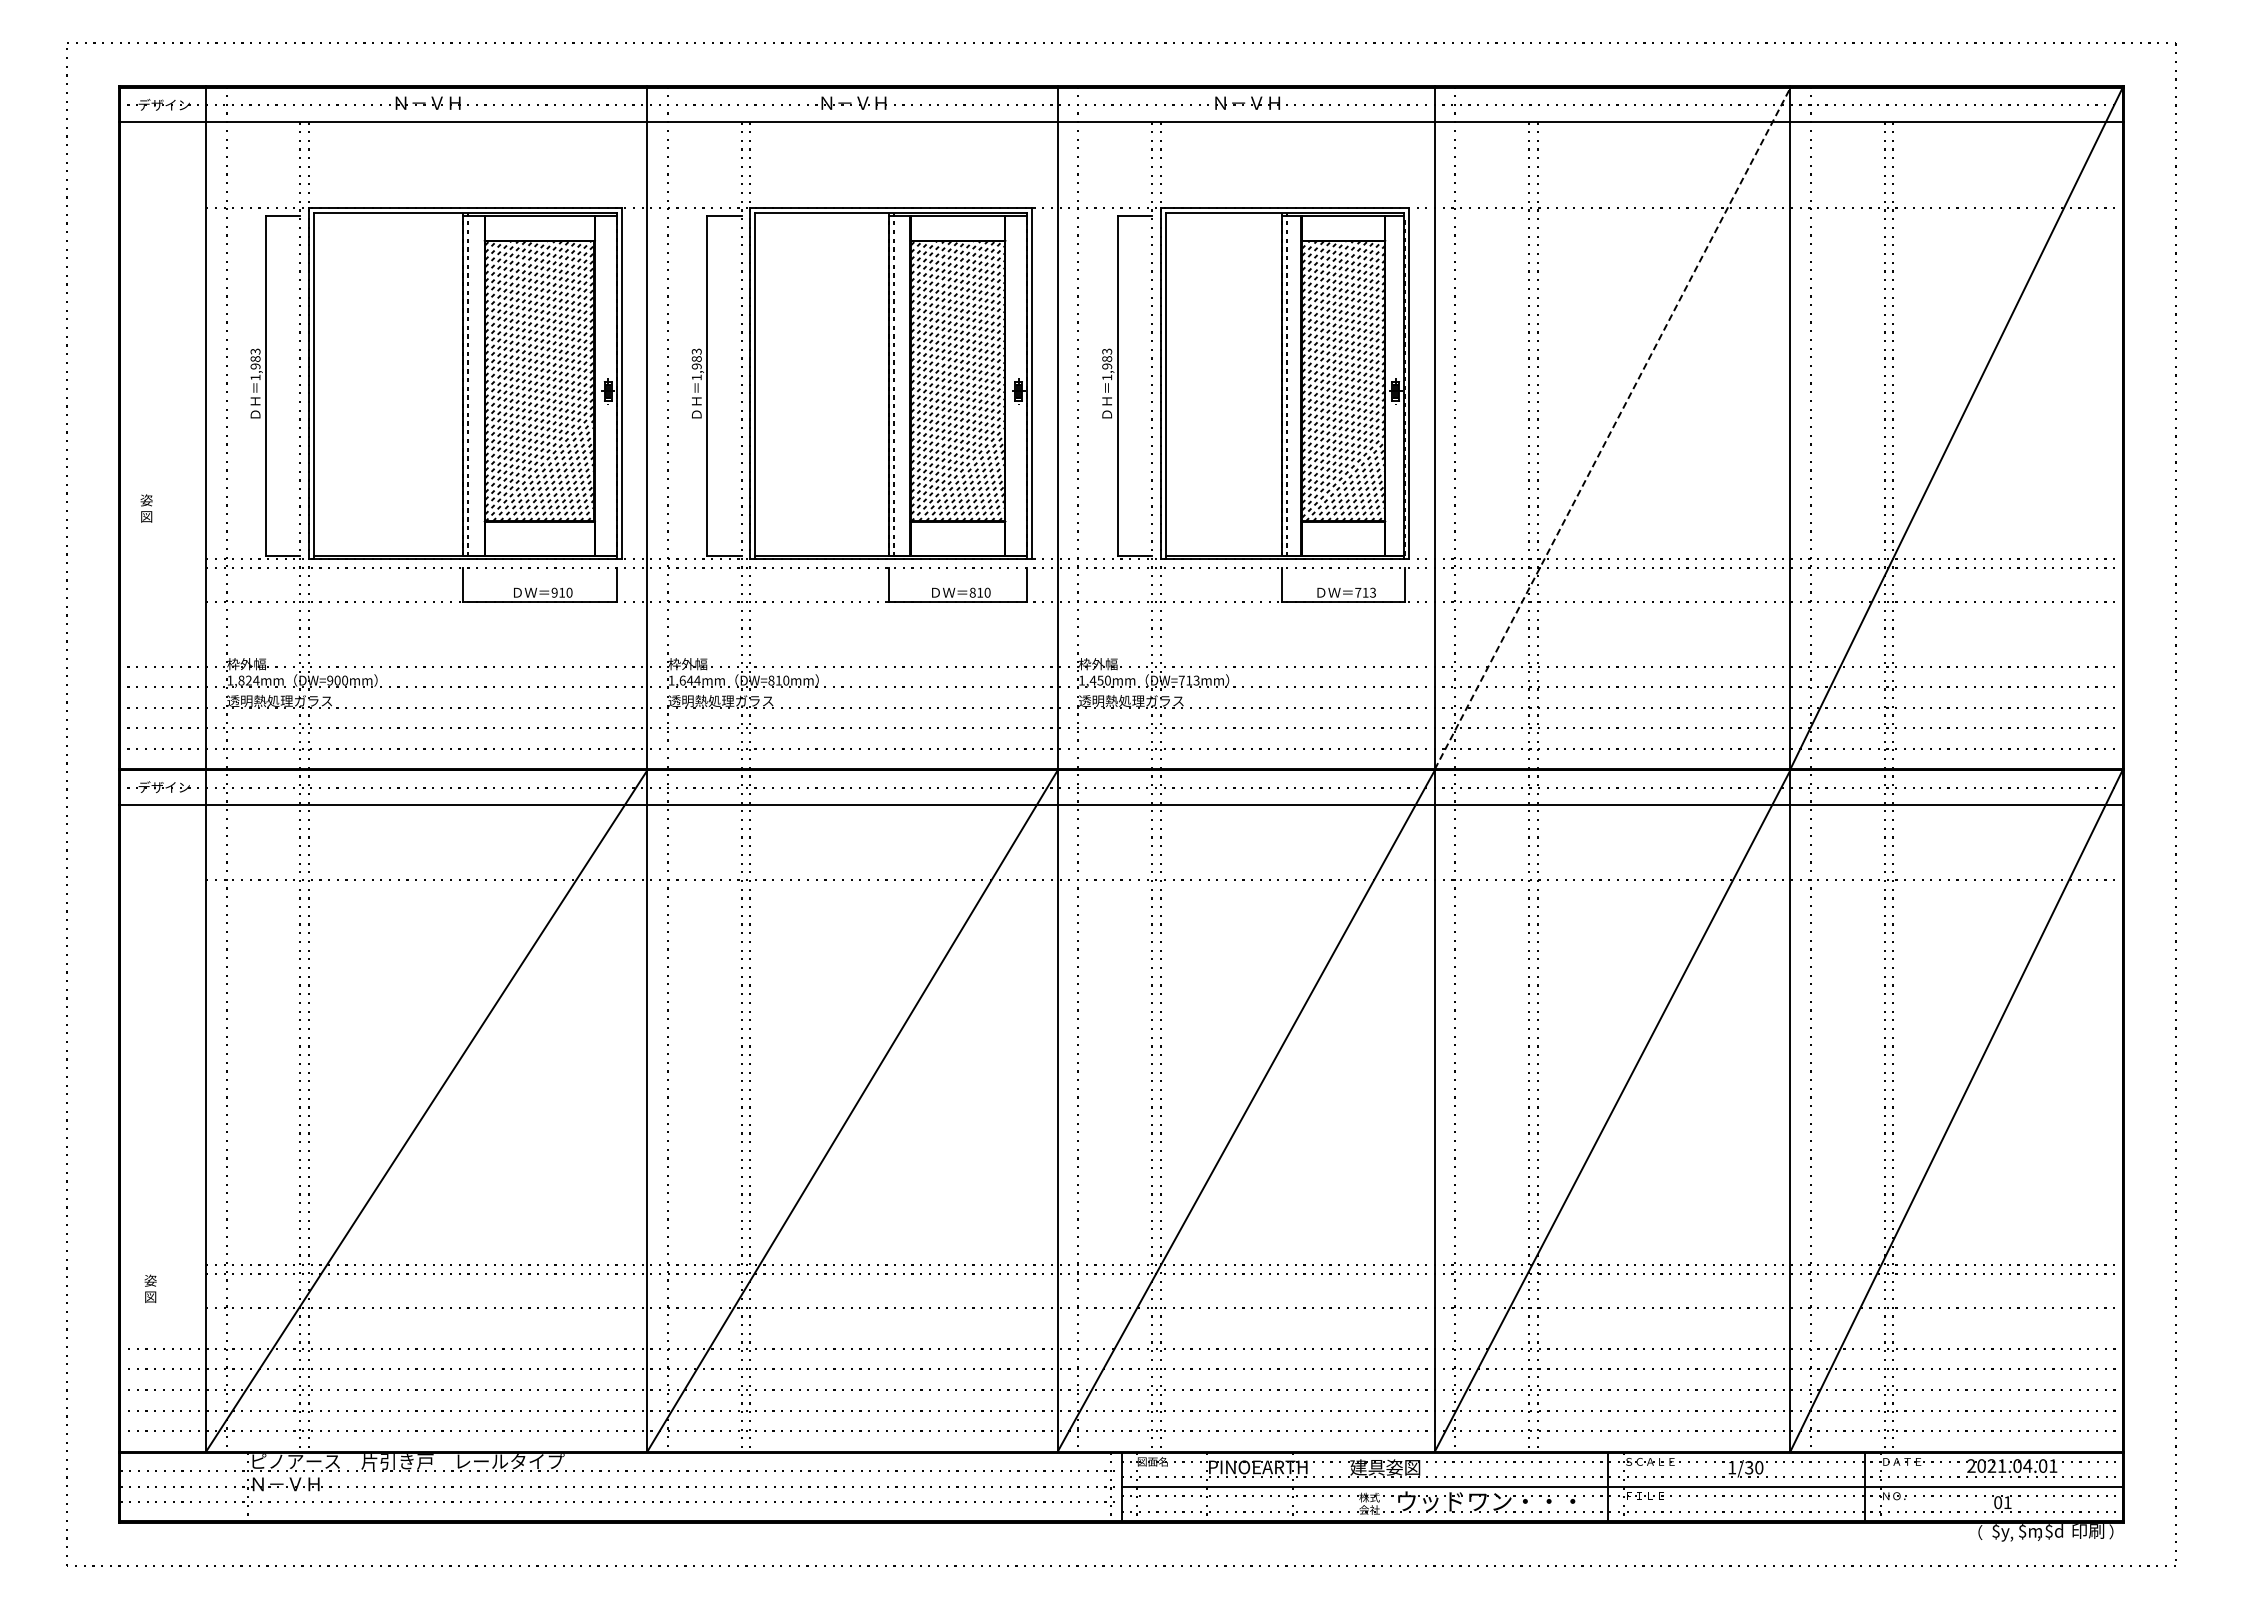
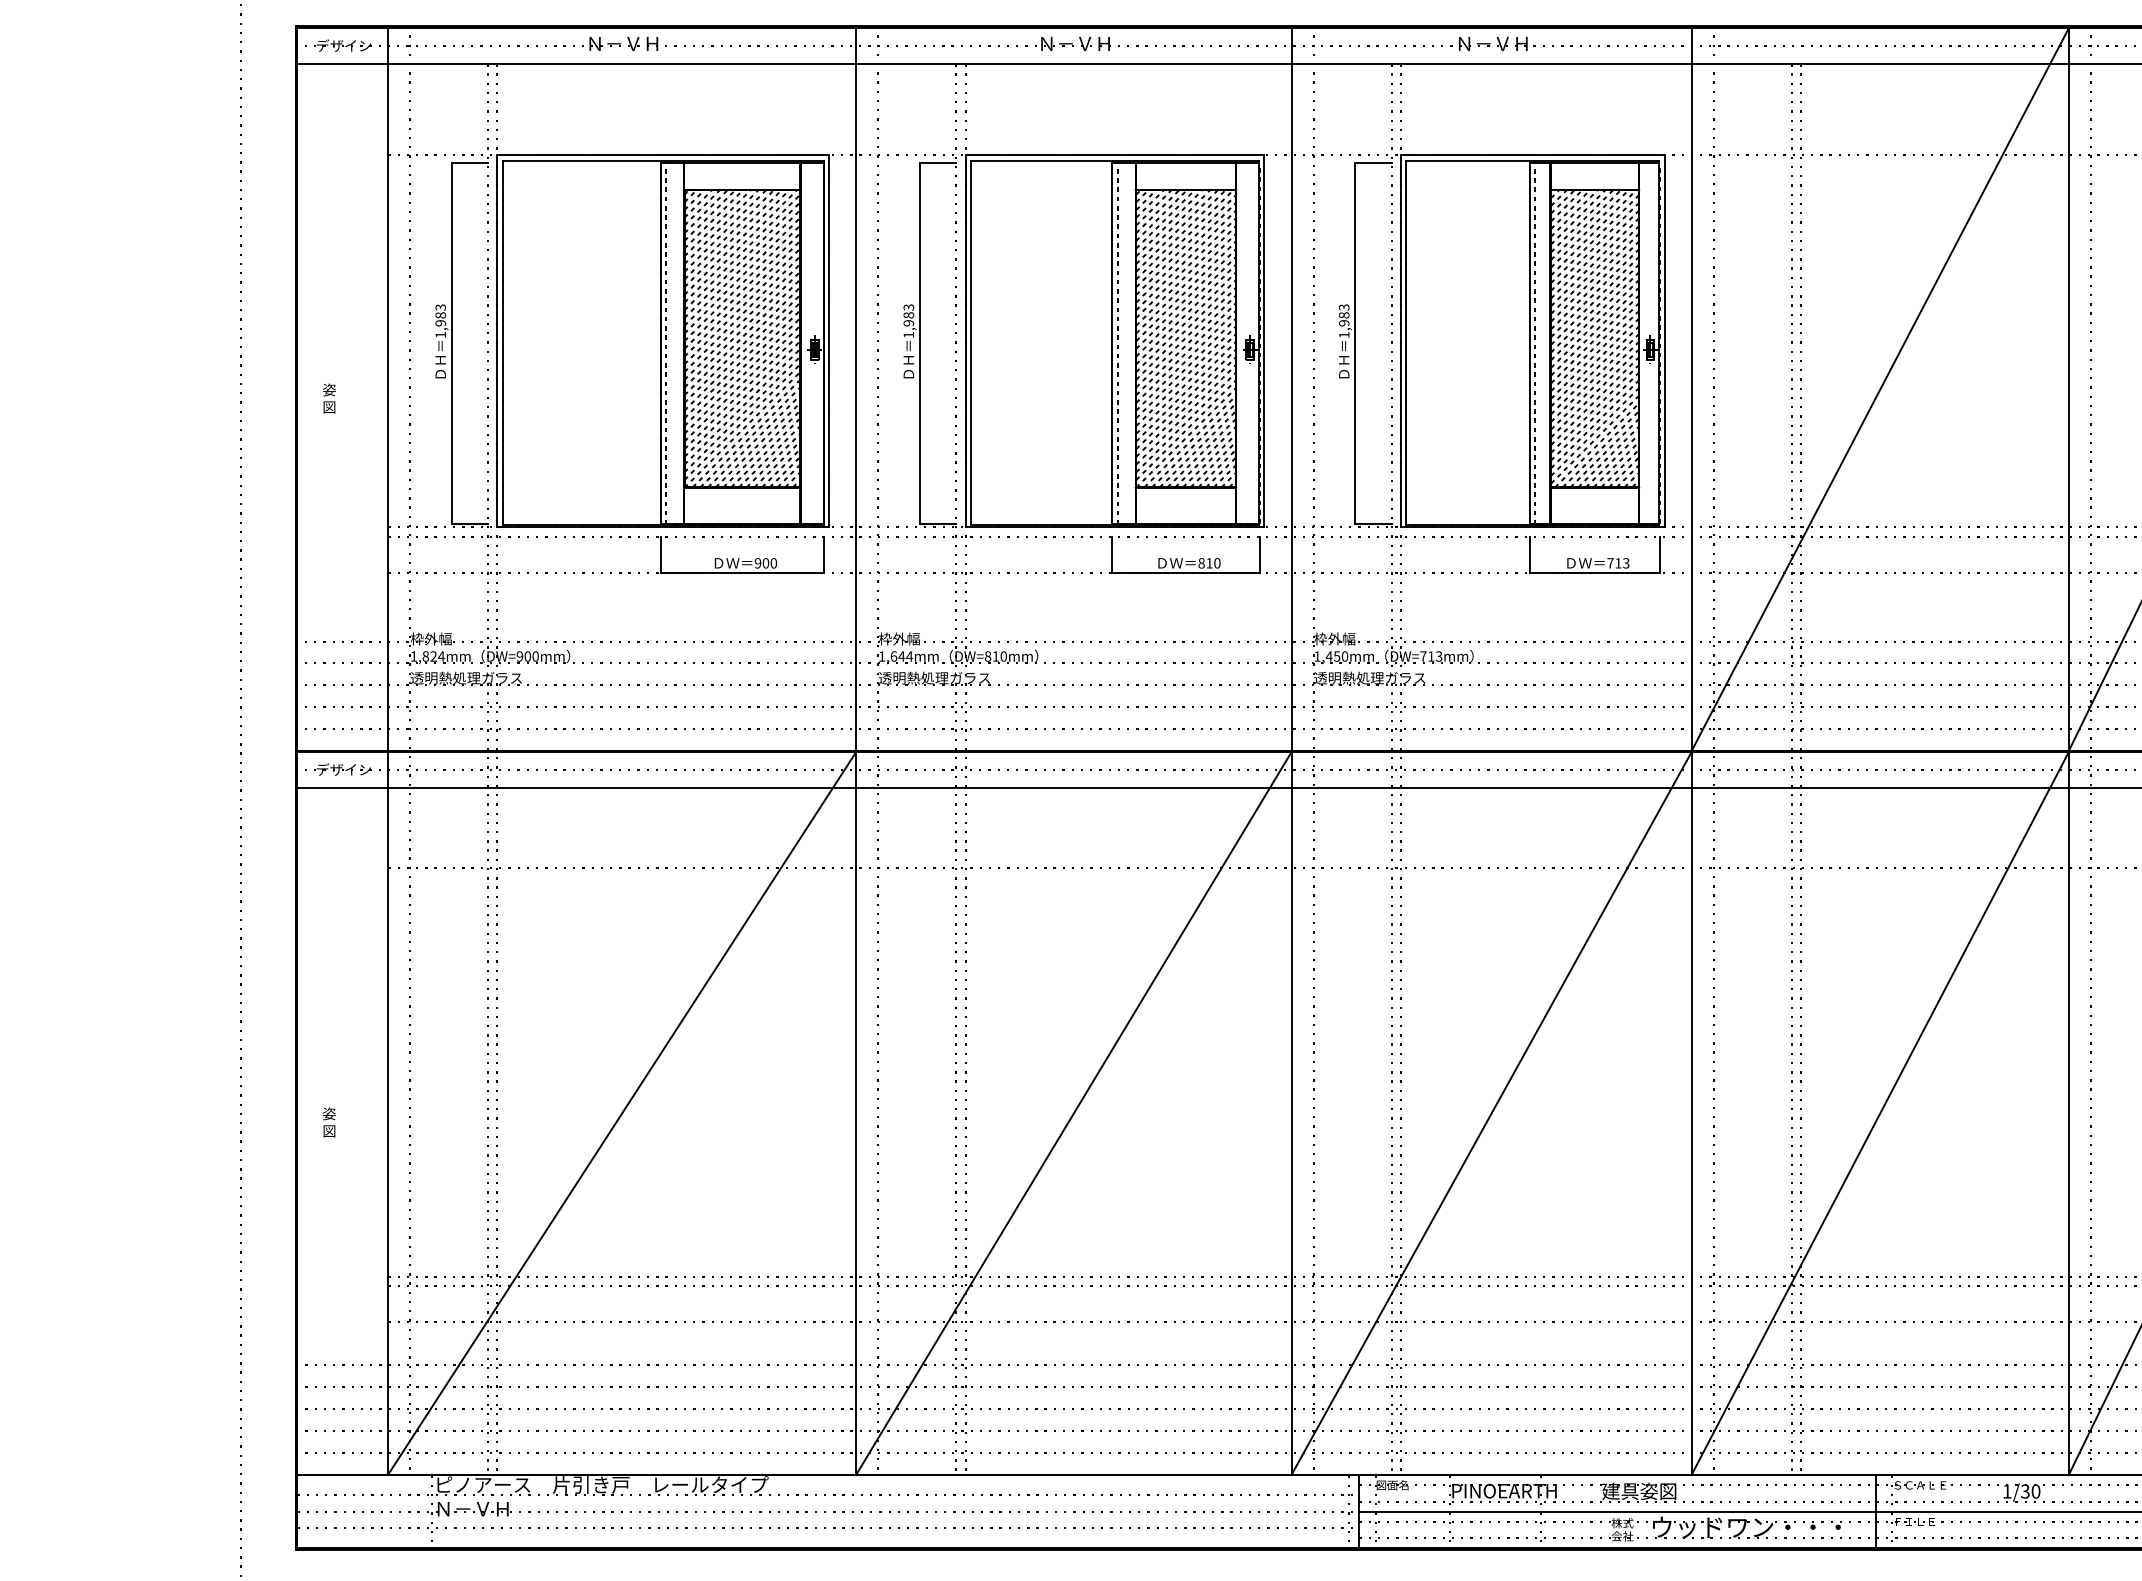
line: (1612, 428) -> (1880, 389), dashed -> solid
text: (146, 508) -> (329, 398), moved
text: (562, 592) -> (766, 563), 910 -> 900
text: (150, 1288) -> (329, 1122), moved

